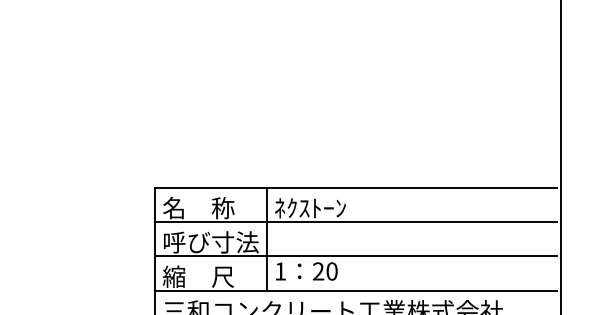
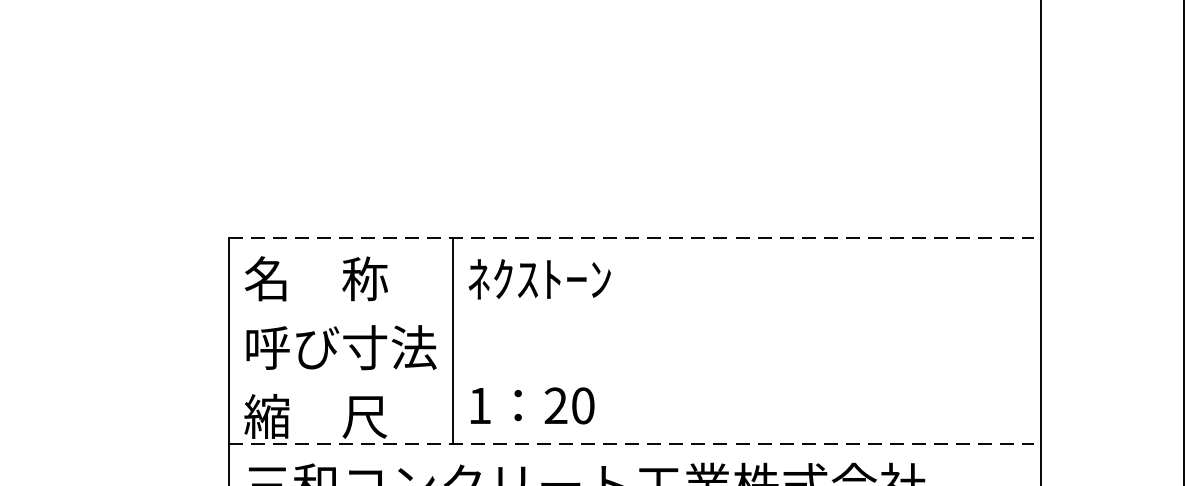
line: (356, 187) -> (632, 237), solid -> dashed
line: (356, 222) -> (632, 307), removed
line: (356, 256) -> (632, 375), removed
line: (356, 290) -> (632, 443), solid -> dashed

